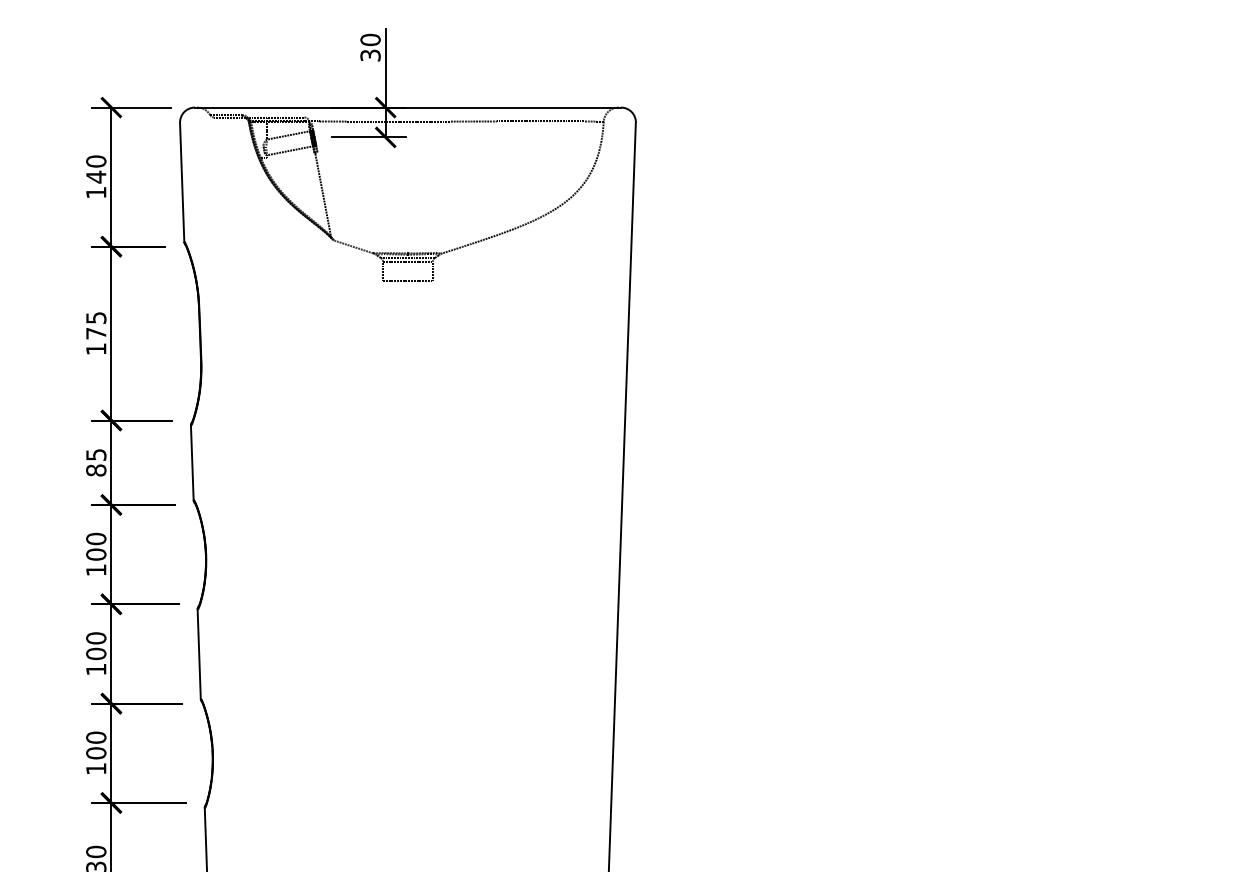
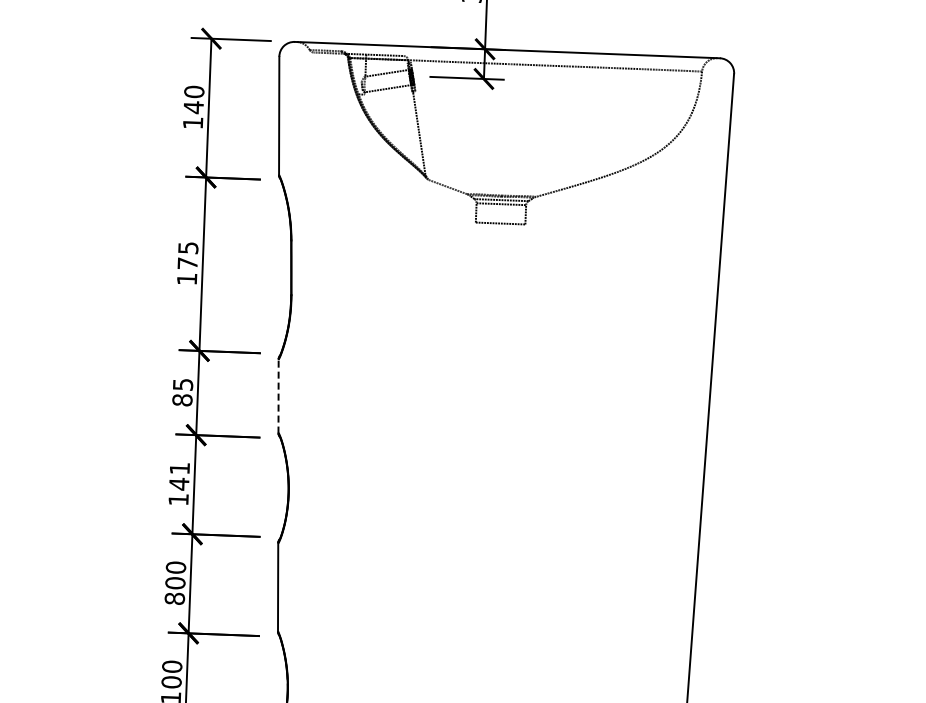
line: (192, 462) -> (278, 395), solid -> dashed
text: (96, 546) -> (179, 476), 100 -> 141
text: (96, 669) -> (175, 598), 100 -> 800

